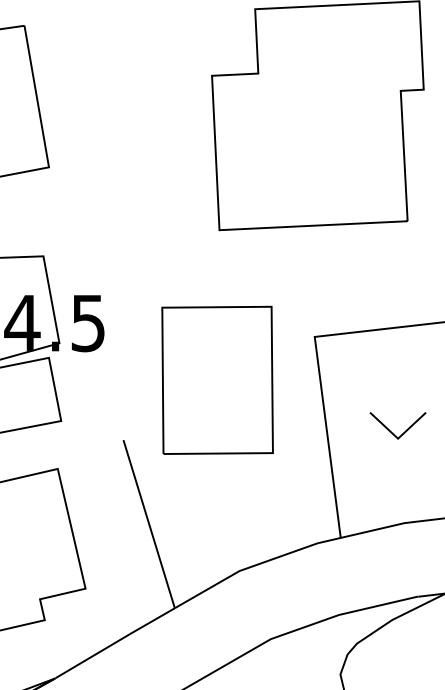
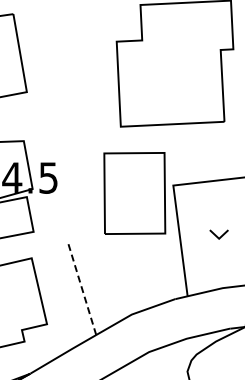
part: (217, 380) -> (134, 193), moved
part: (396, 425) -> (218, 234), size x0.6
line: (148, 523) -> (81, 288), solid -> dashed

